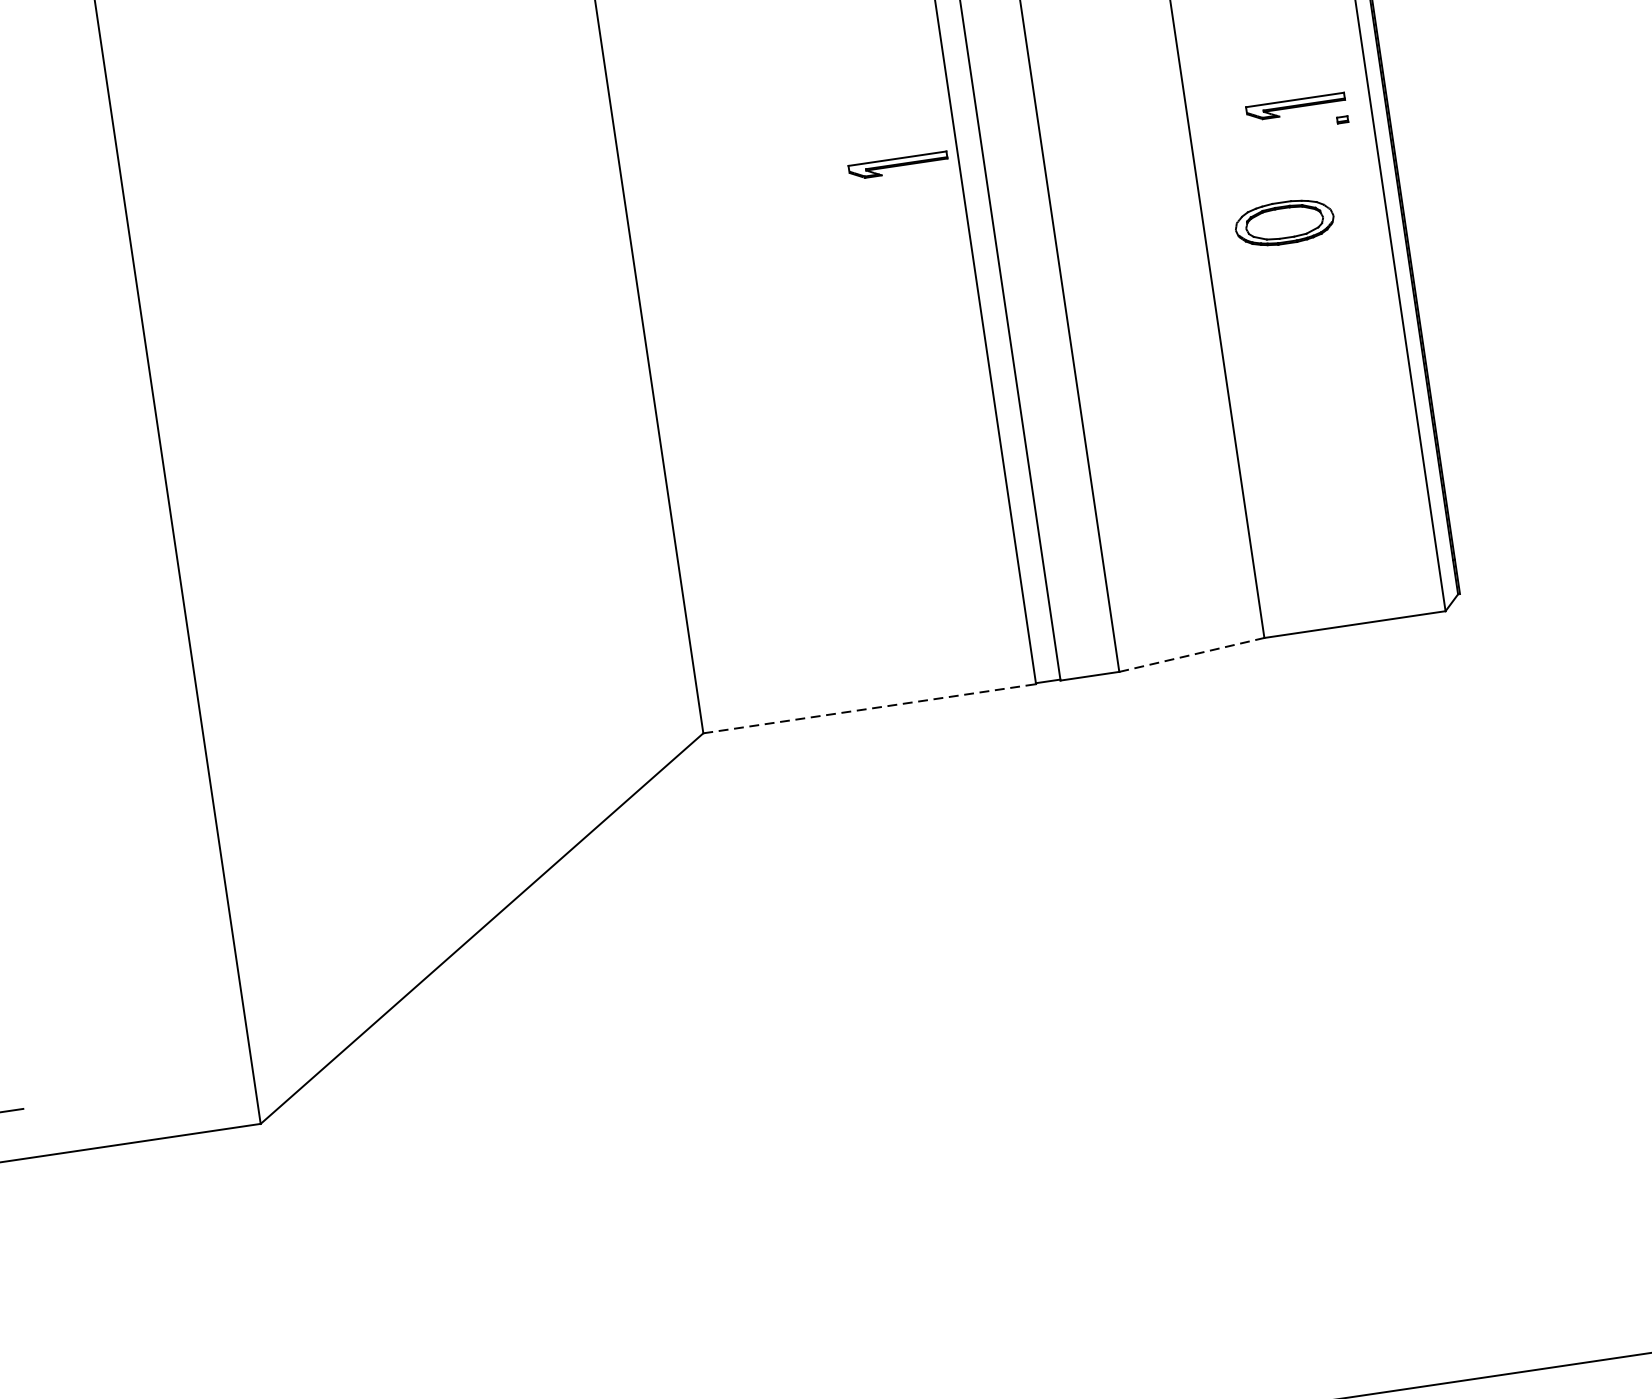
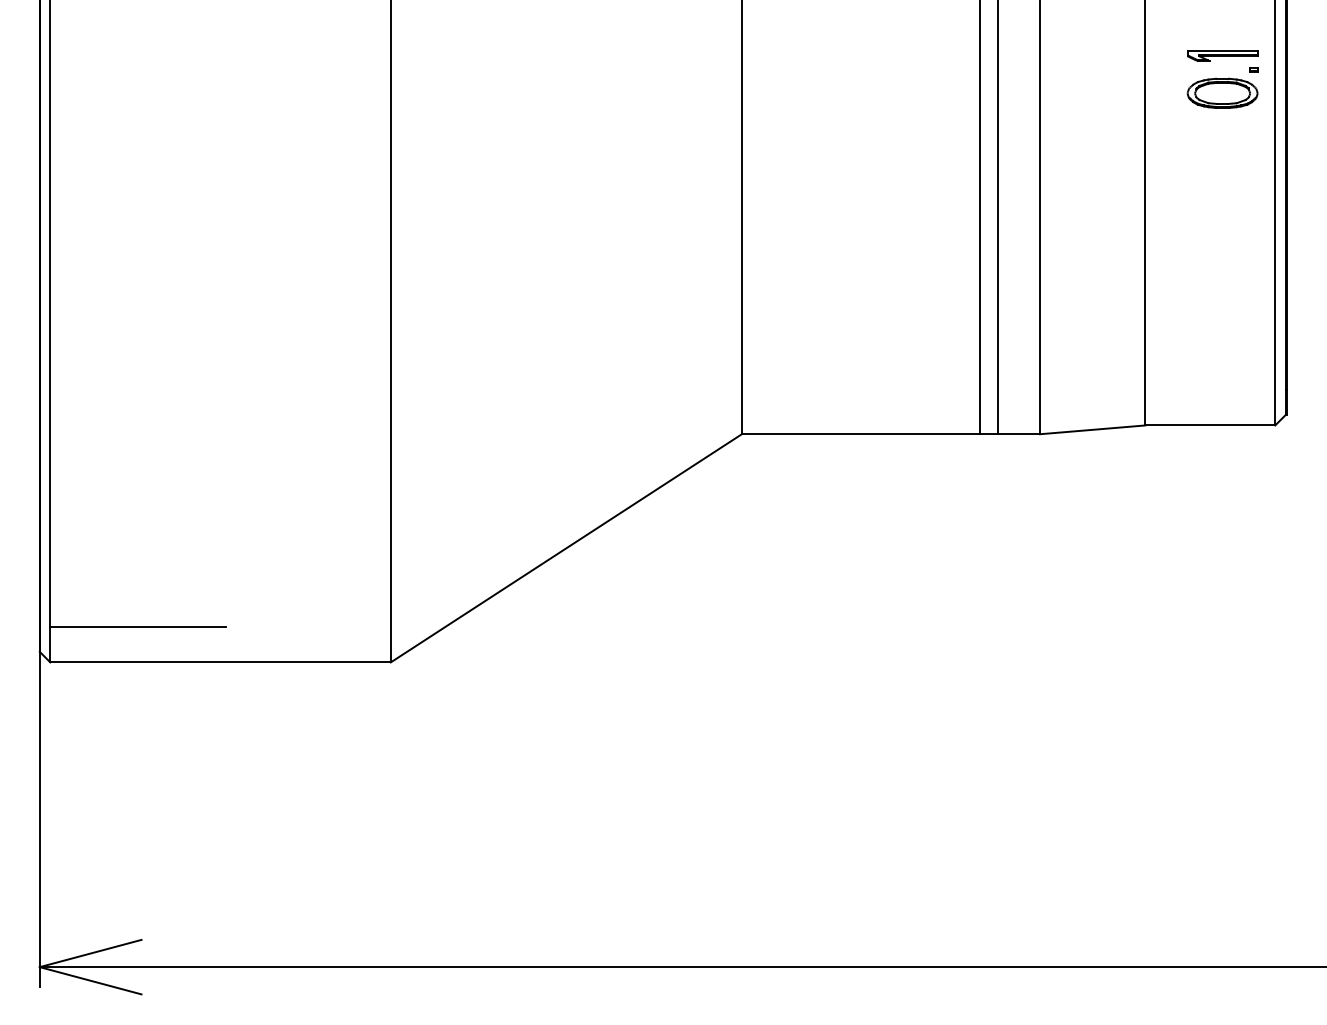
part: (898, 164) -> (937, 55), removed
part: (1284, 221) -> (1222, 92), moved
line: (1191, 654) -> (1092, 429), dashed -> solid
line: (870, 709) -> (861, 434), dashed -> solid

